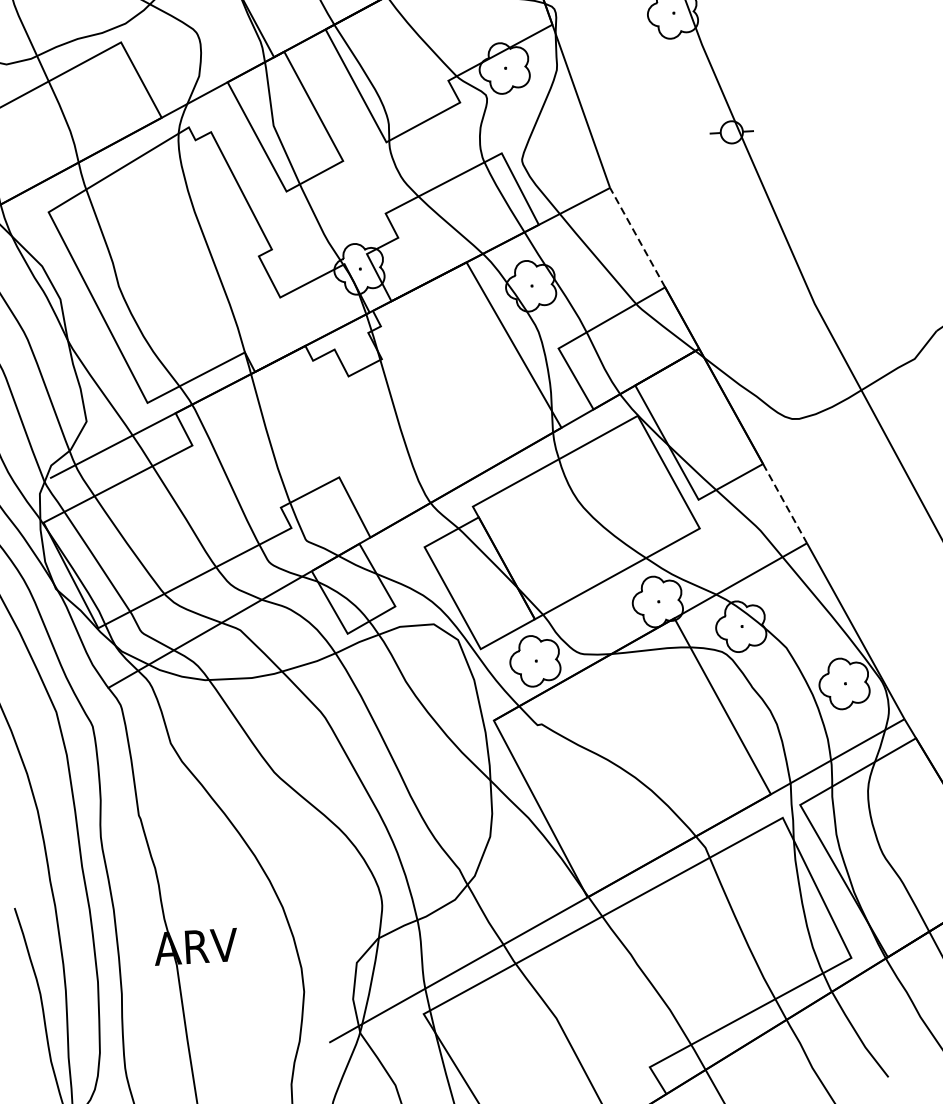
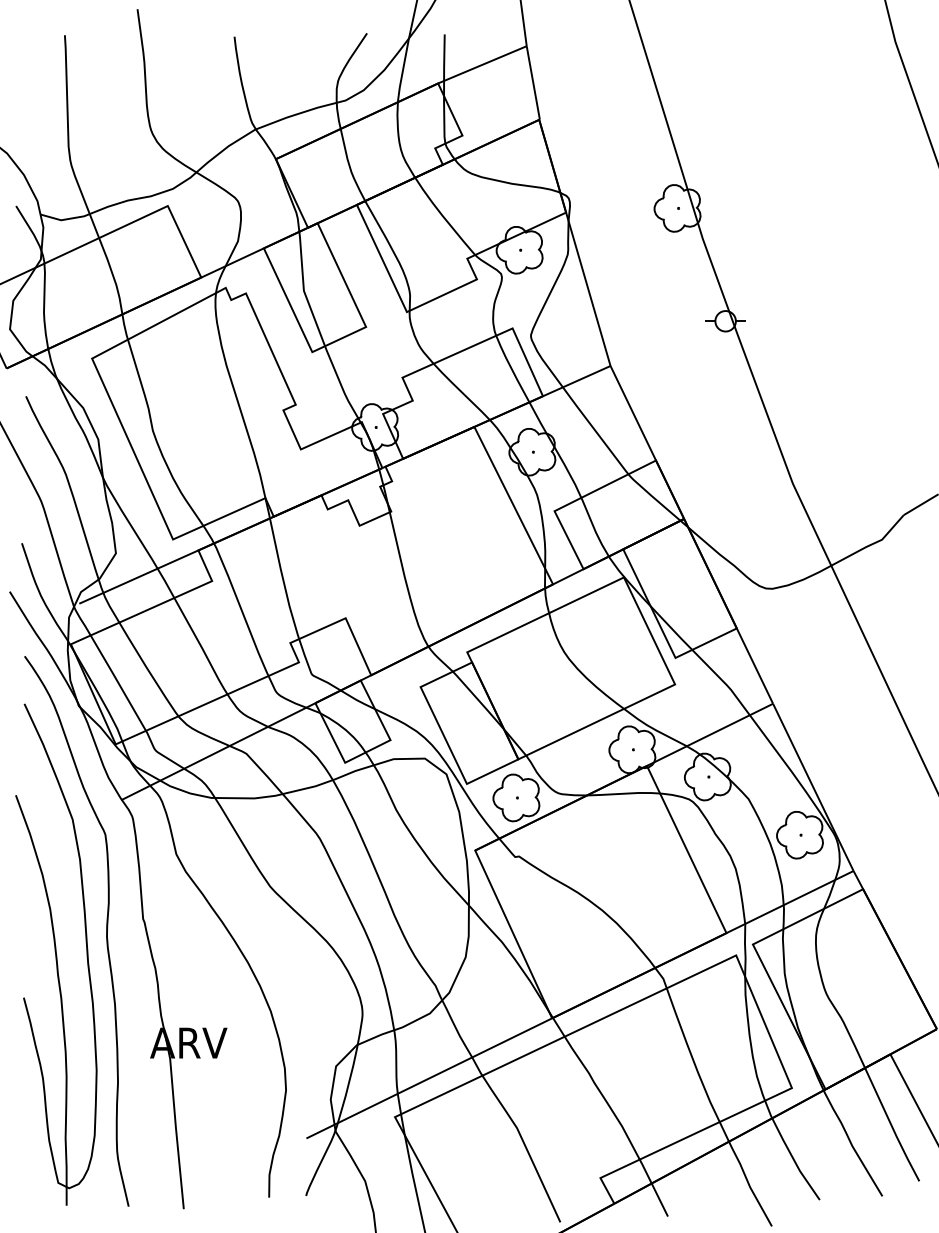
line: (637, 236) -> (633, 412), dashed -> solid
line: (784, 504) -> (754, 666), dashed -> solid

